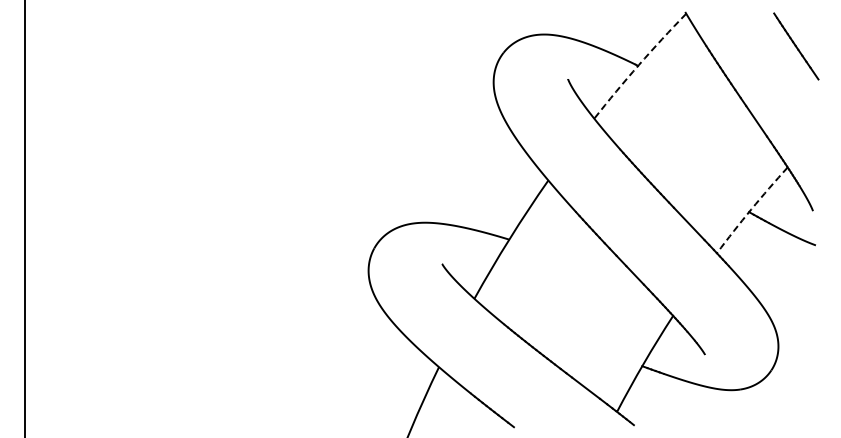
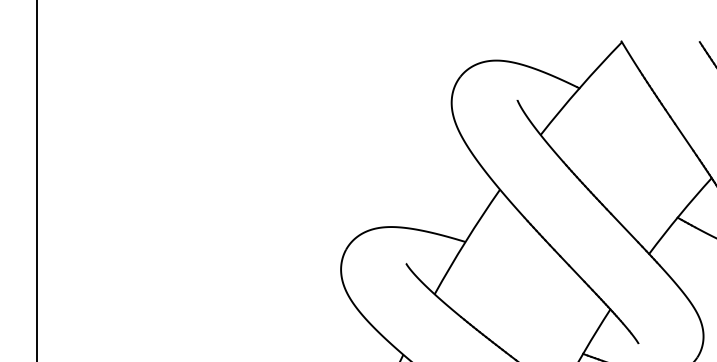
arc: (638, 65) -> (579, 87), dashed -> solid
arc: (751, 209) -> (679, 215), dashed -> solid

